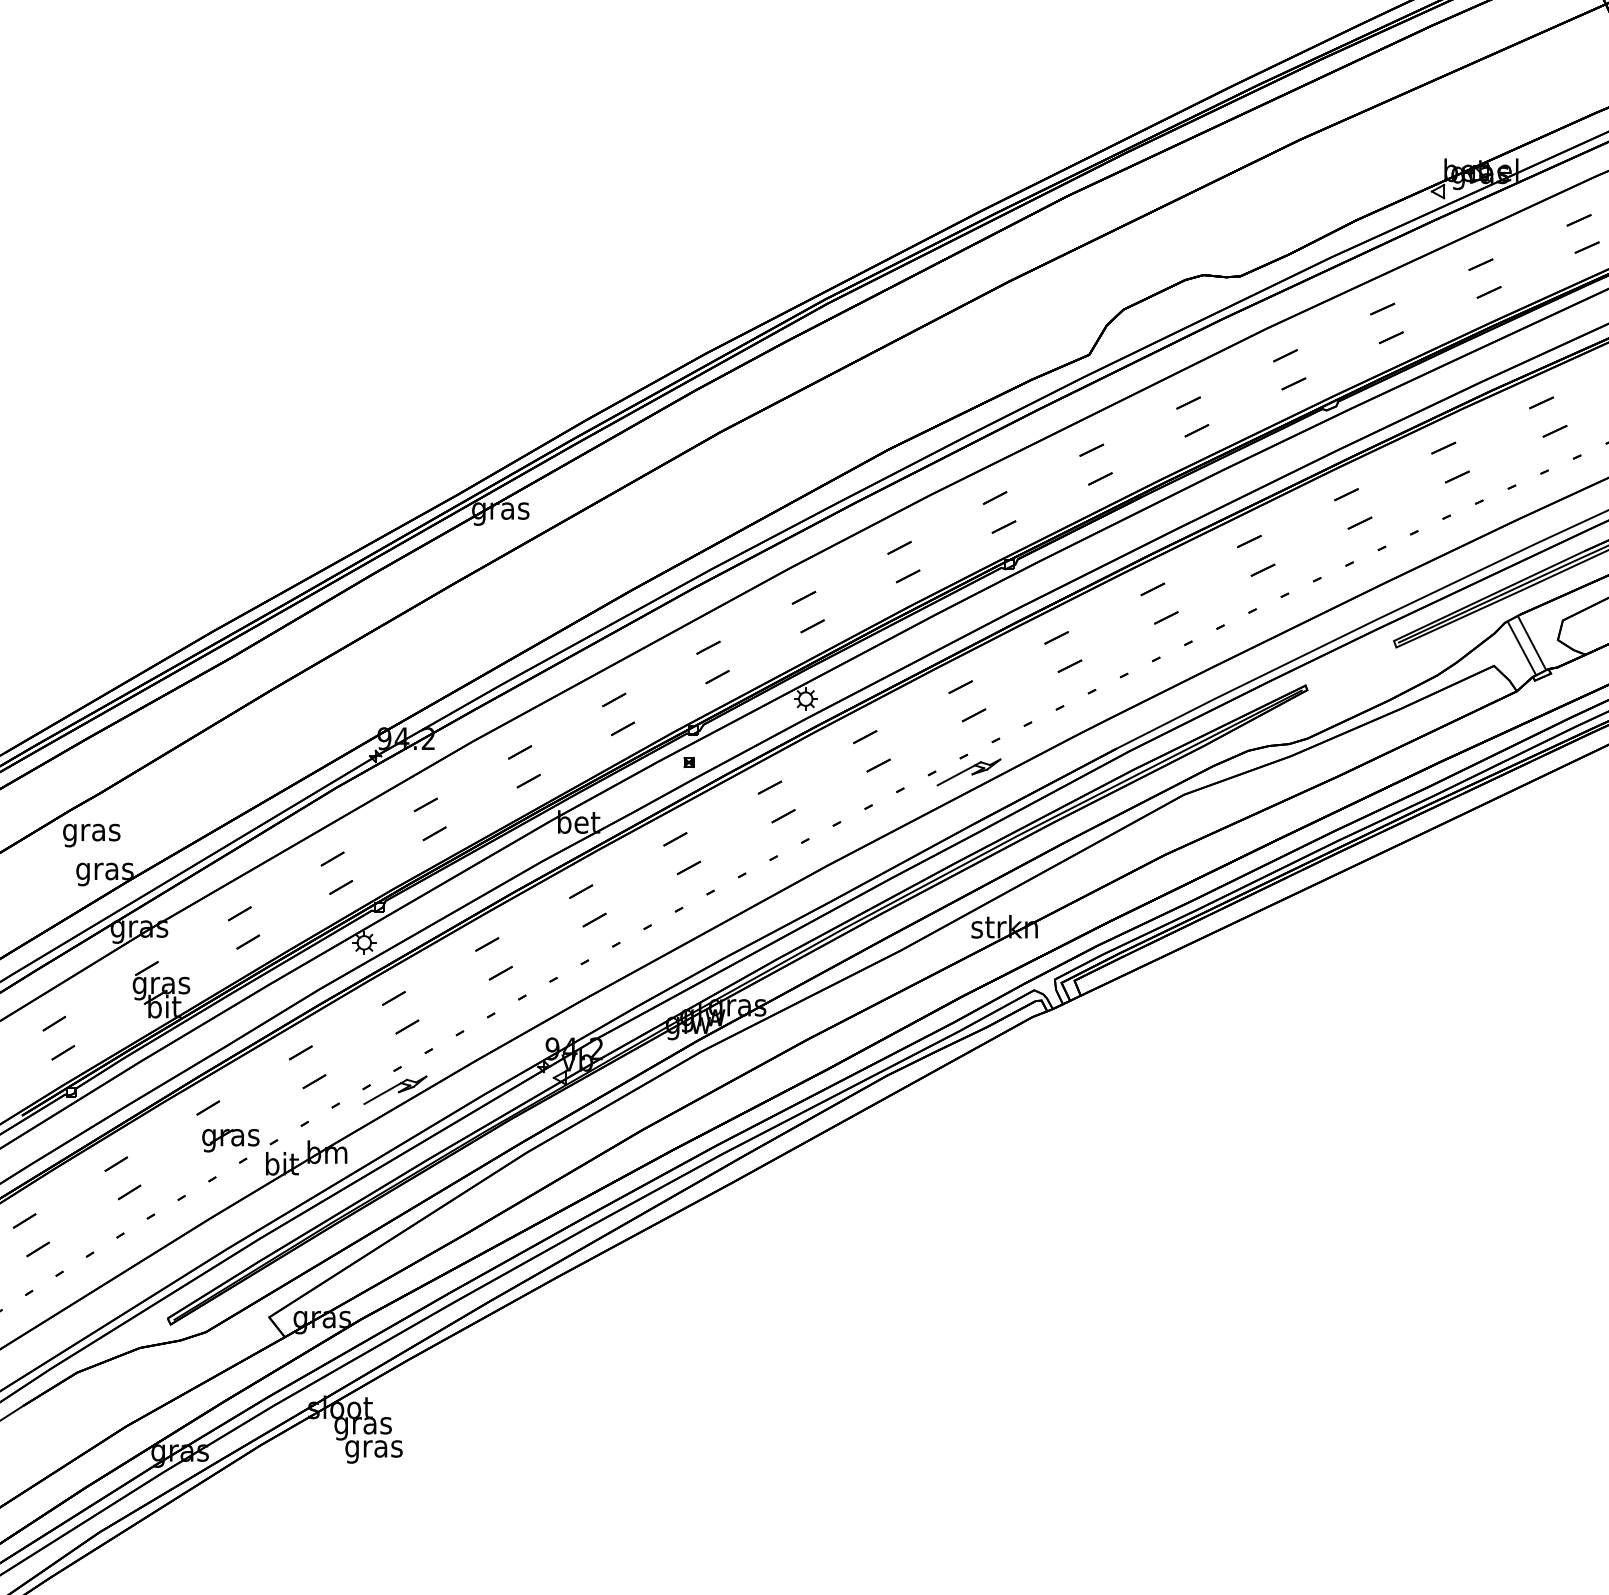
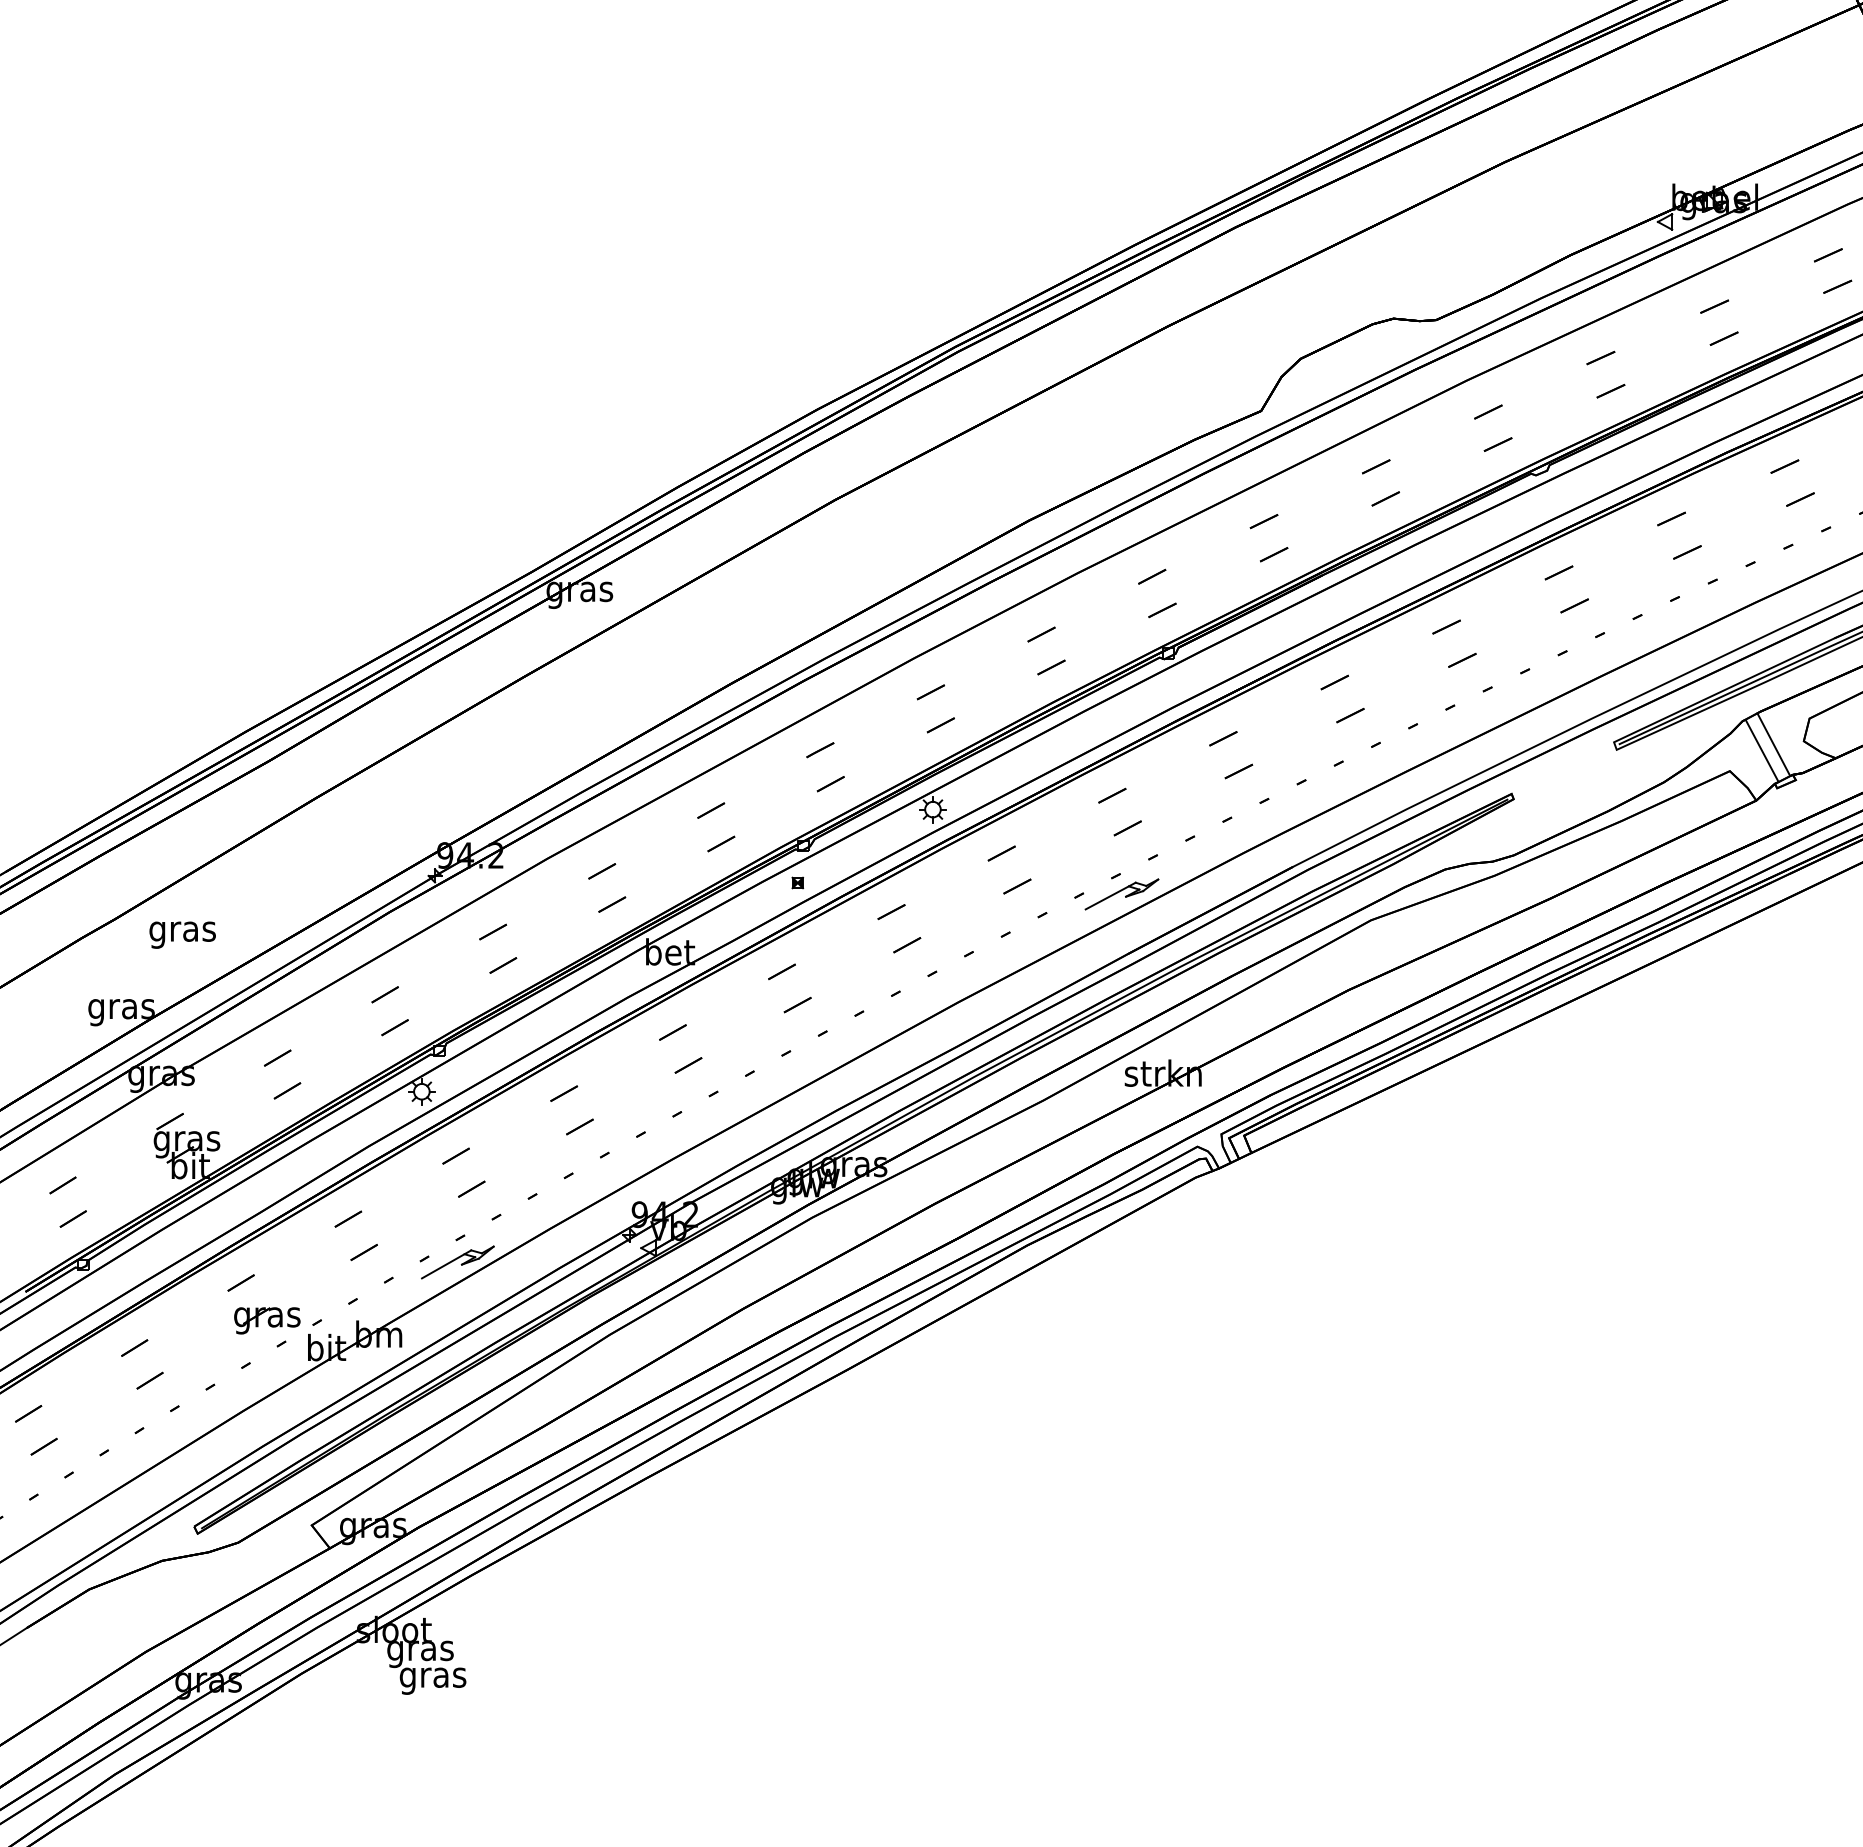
text: (91, 835) -> (182, 935), moved

